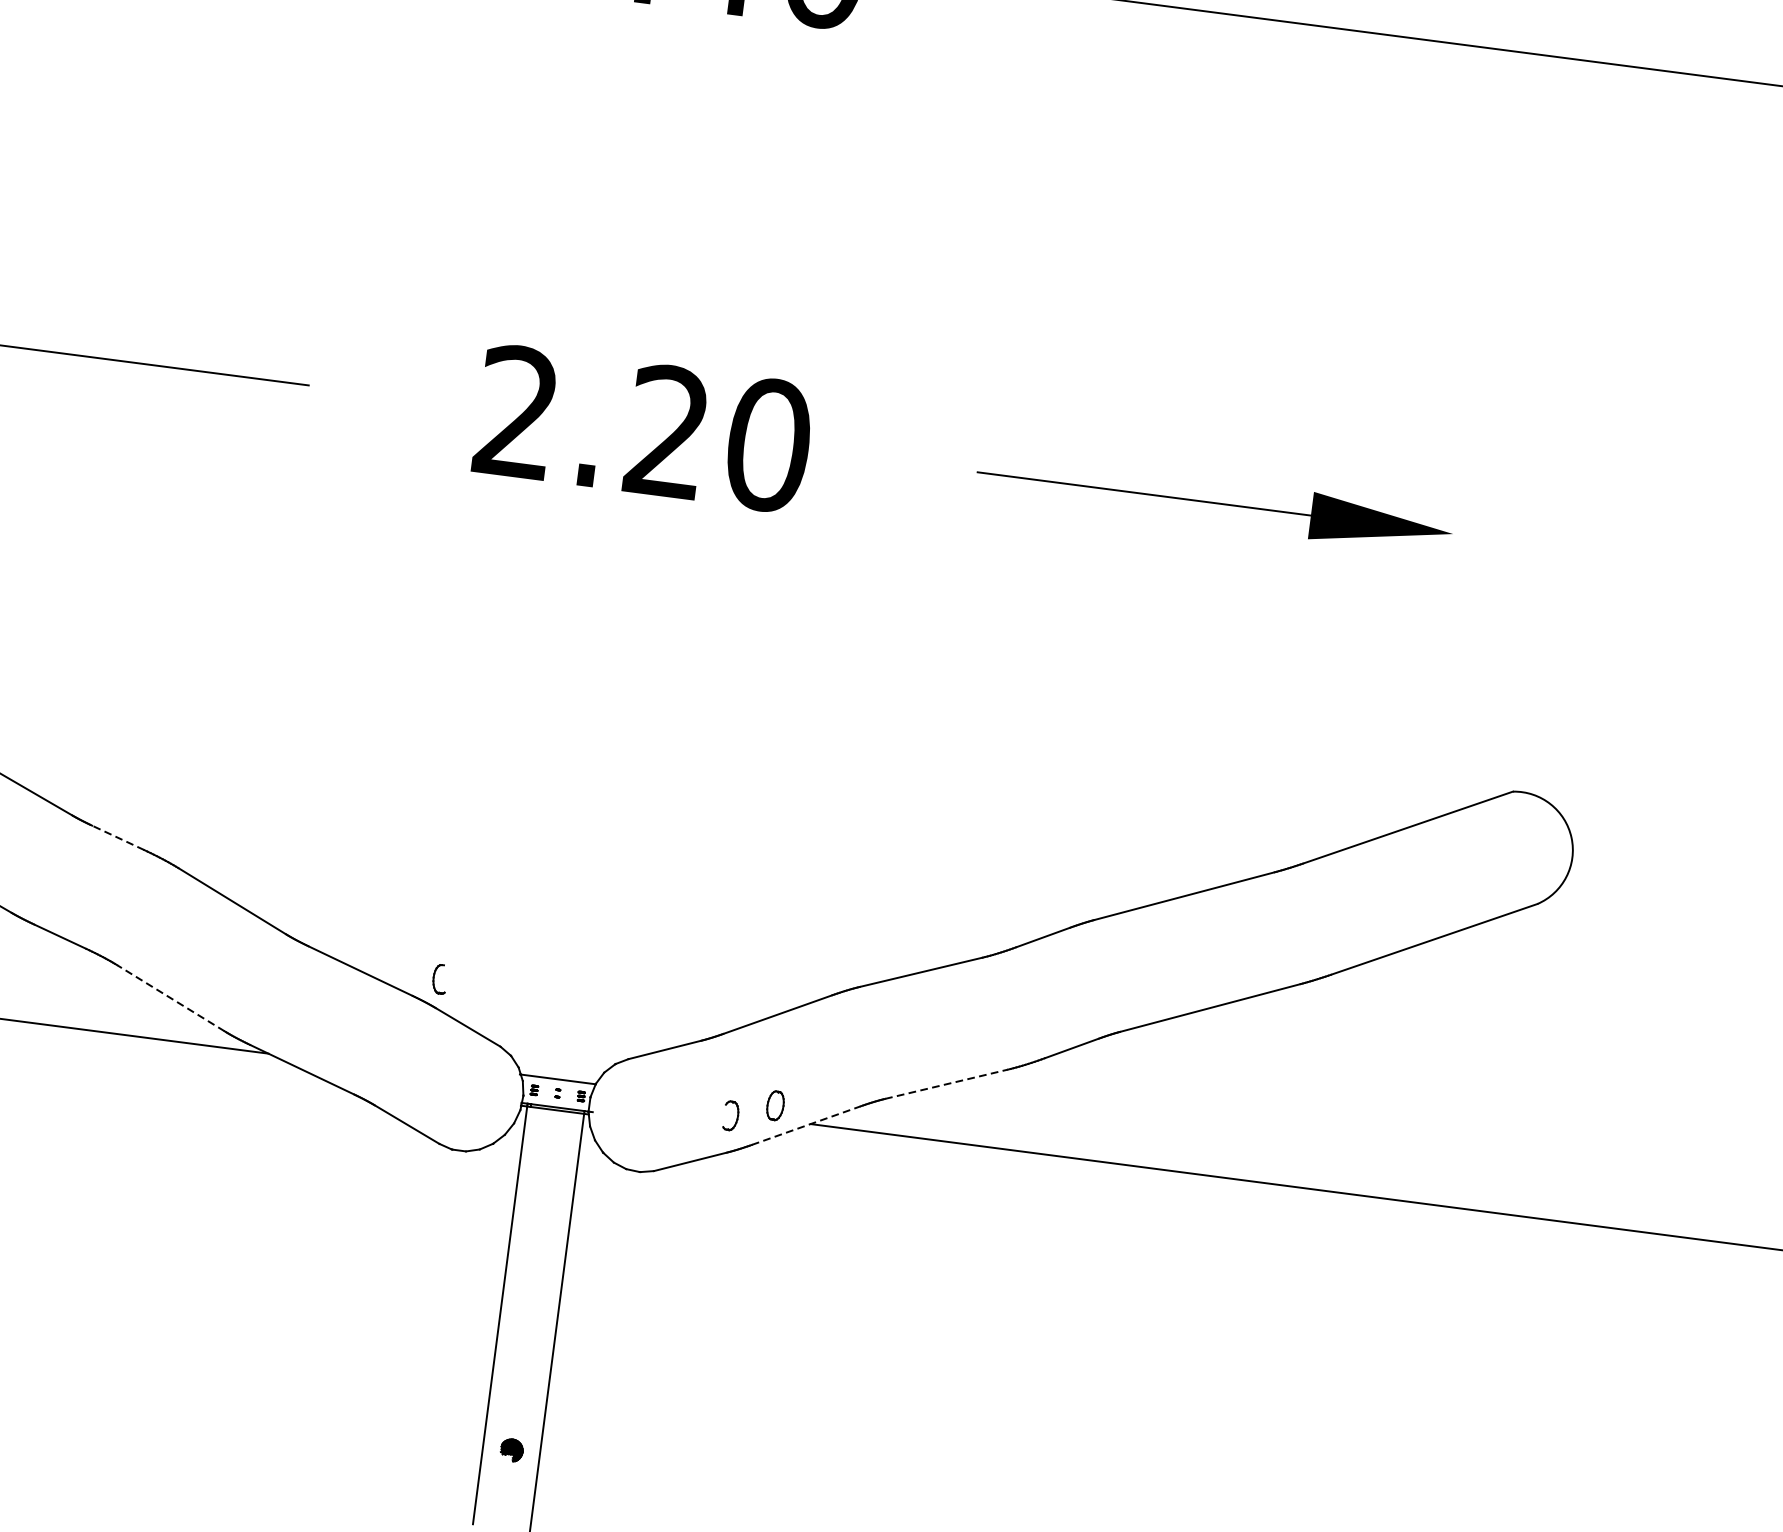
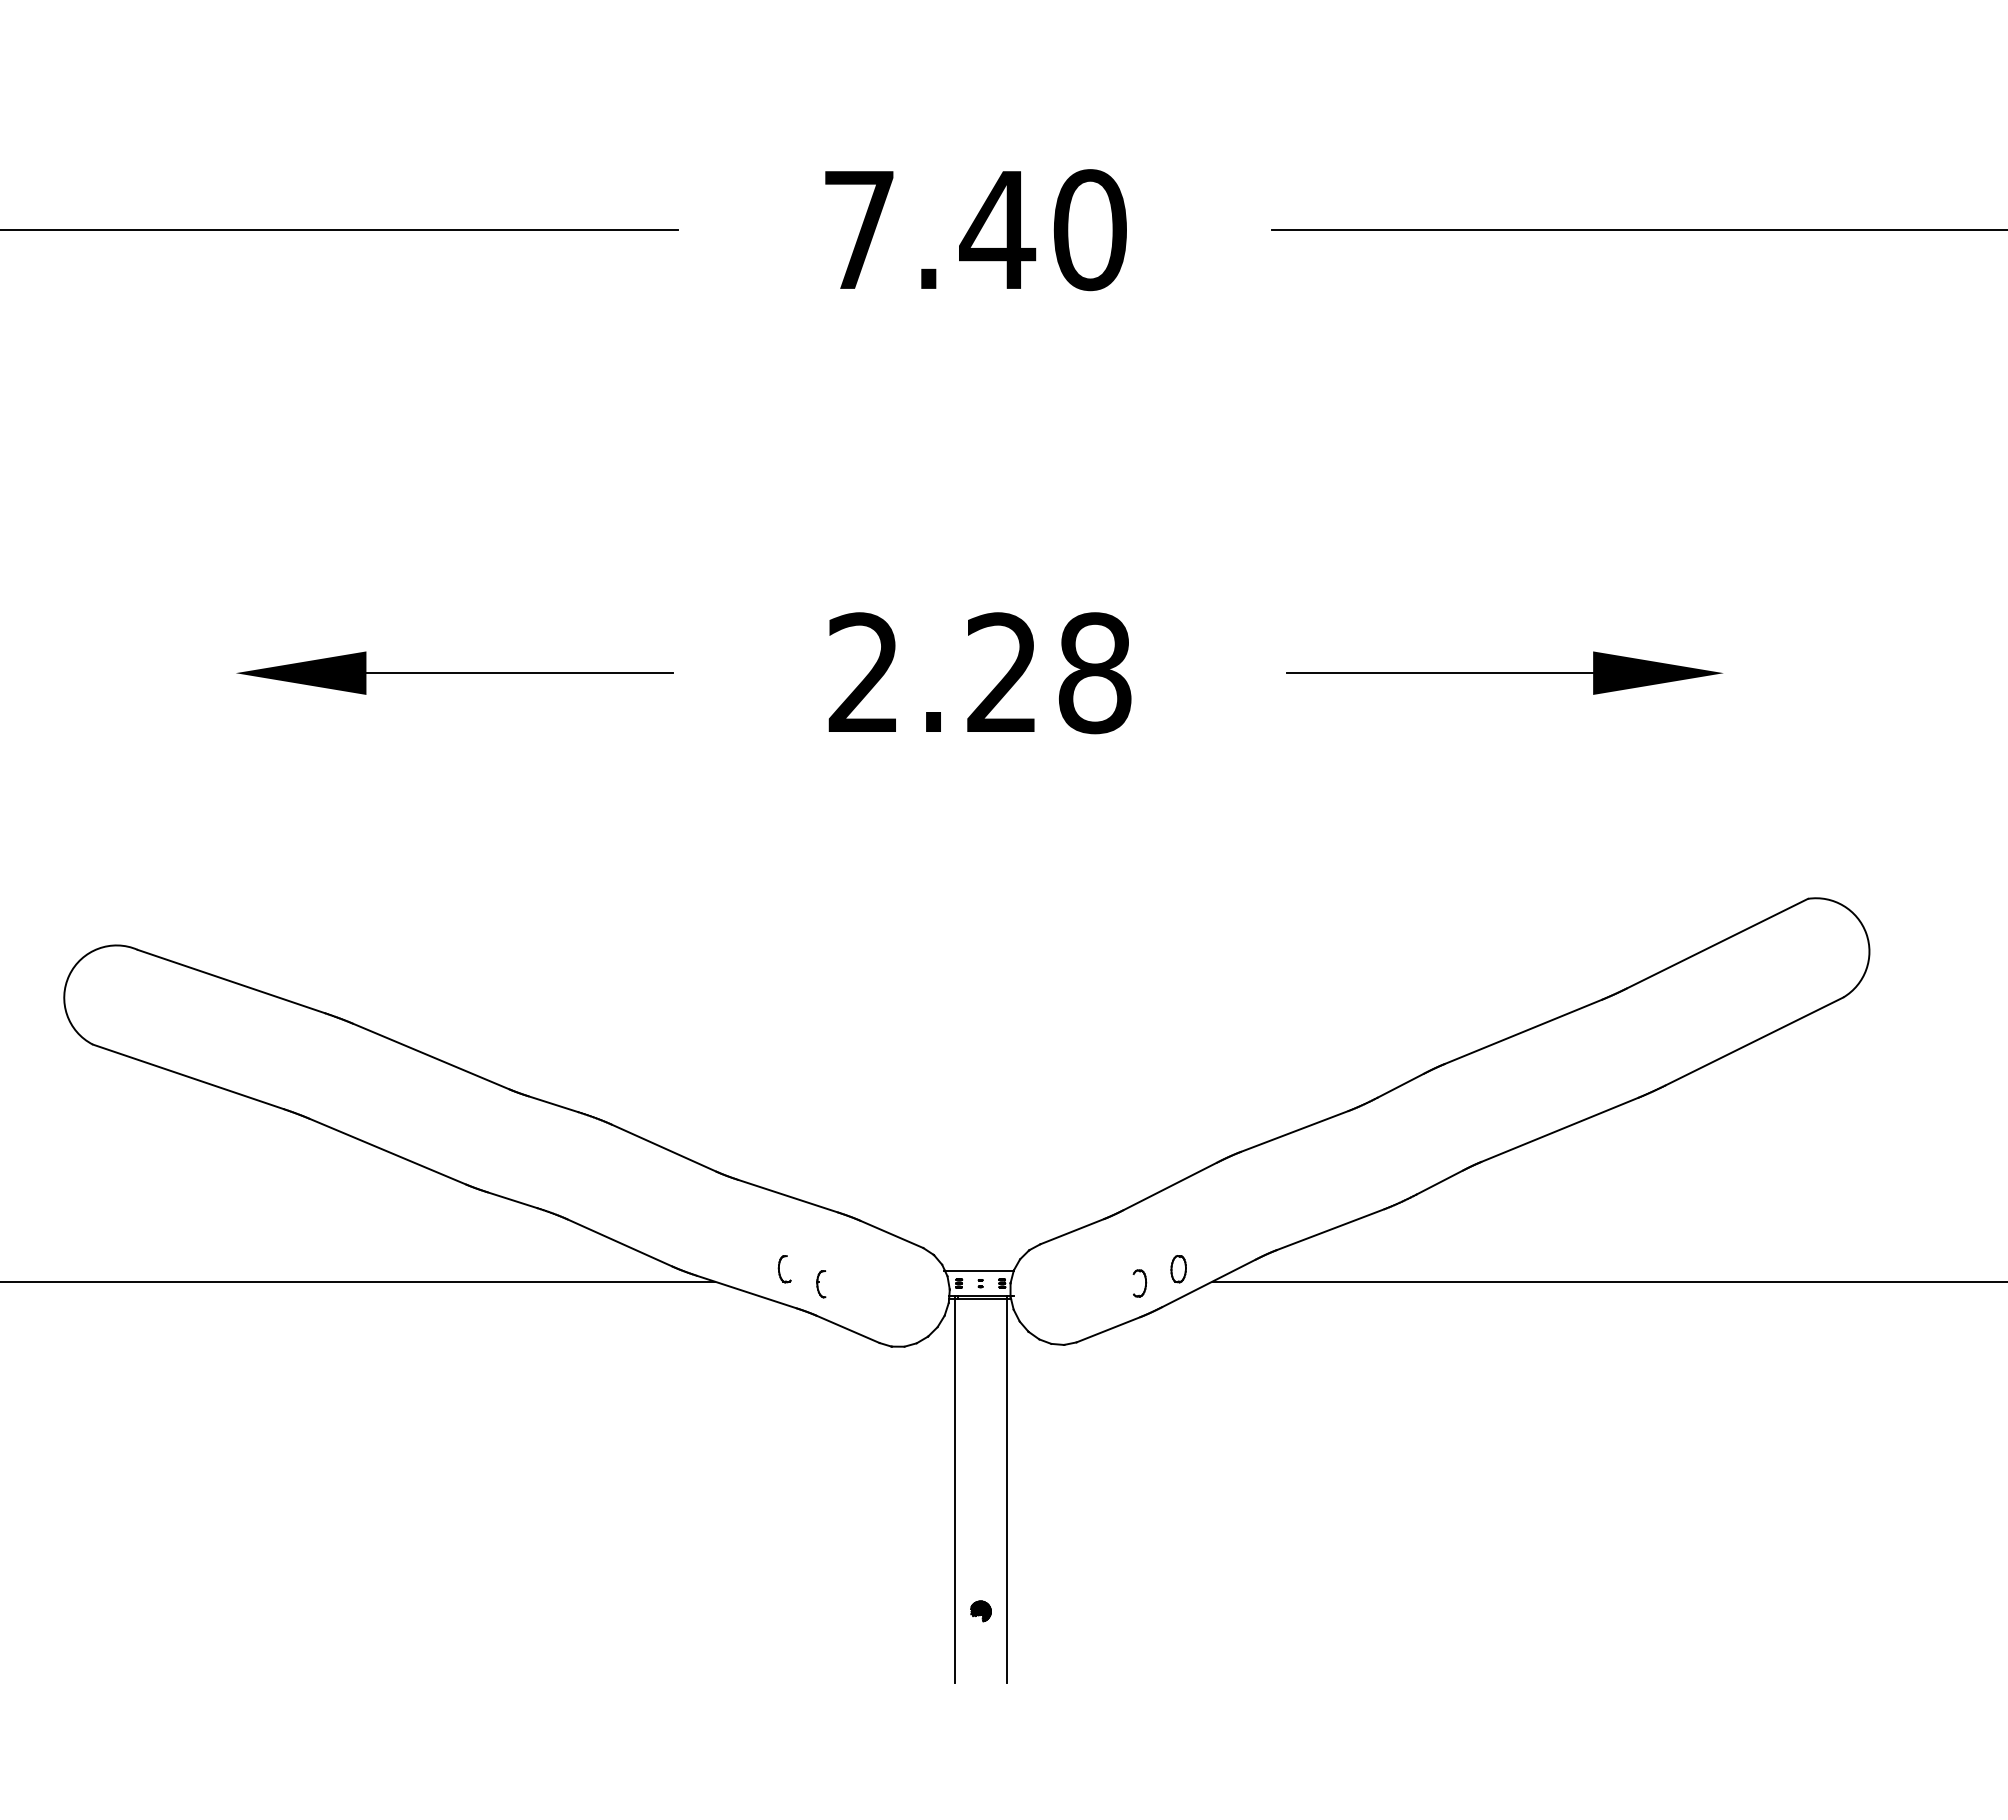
text: (768, 445) -> (1094, 673), 2.20 -> 2.28
line: (118, 838) -> (553, 1104), dashed -> solid
part: (439, 979) -> (784, 1269), moved
line: (170, 997) -> (619, 1242), dashed -> solid
part: (384, 1071) -> (821, 1284), added
line: (946, 1084) -> (1330, 1229), dashed -> solid
line: (805, 1125) -> (1208, 1283), dashed -> solid

